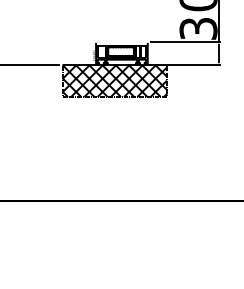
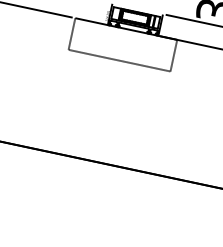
hatch: (114, 80) -> (122, 44), removed

